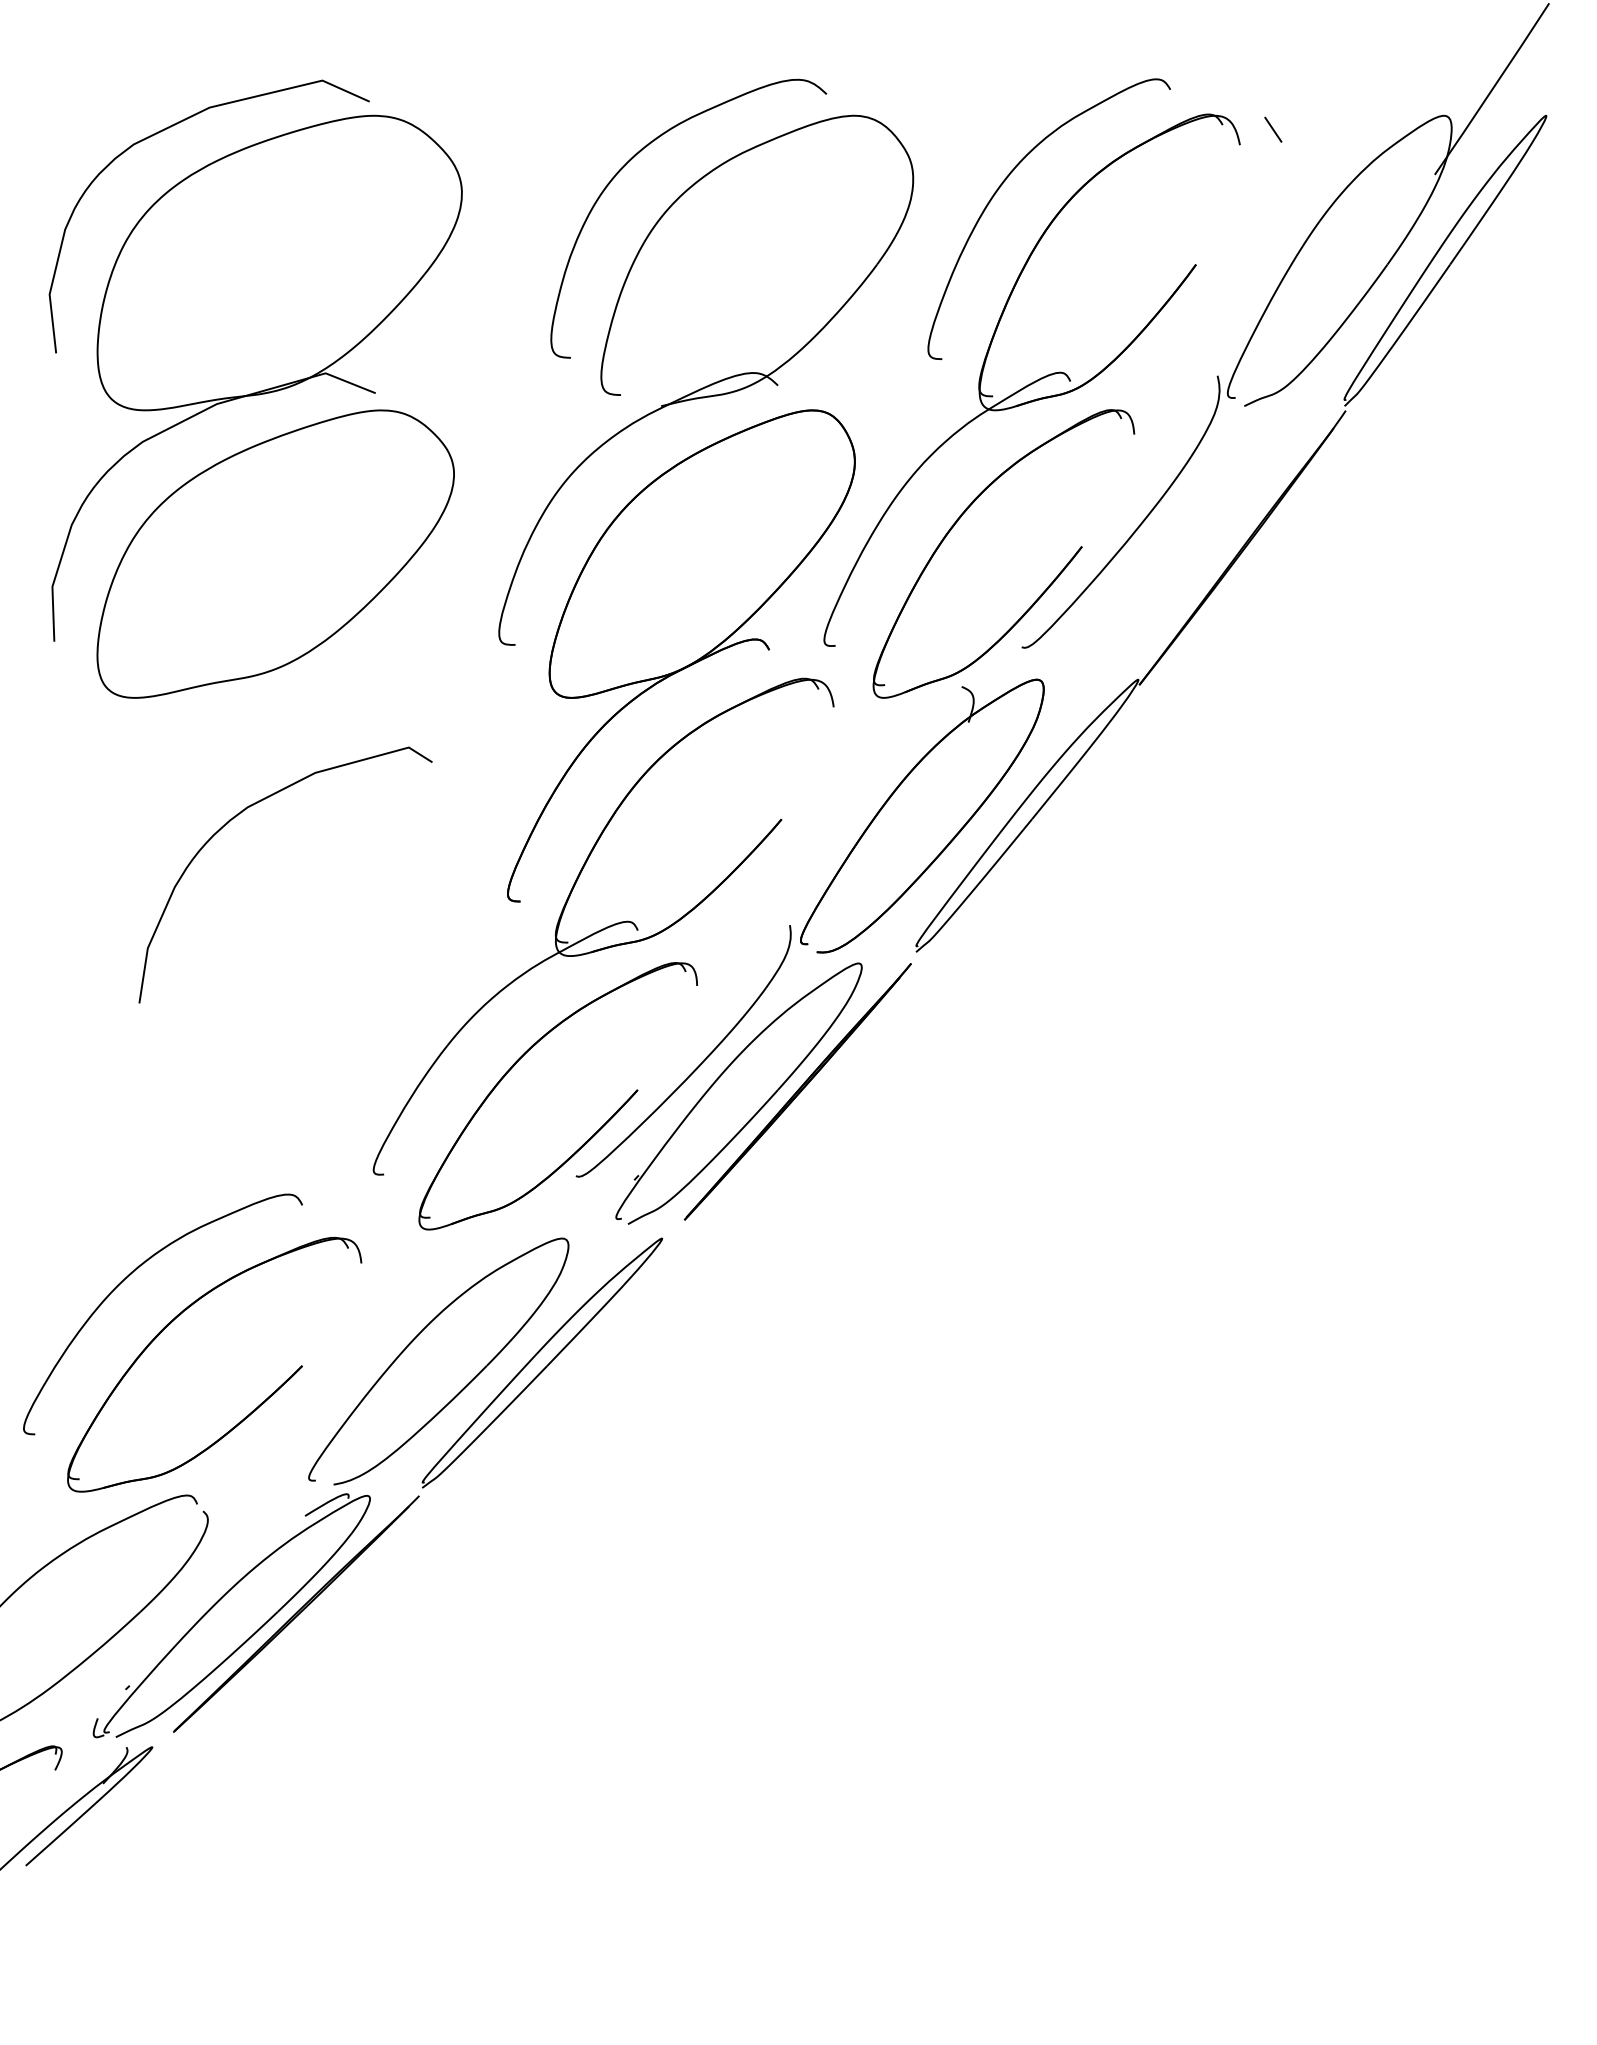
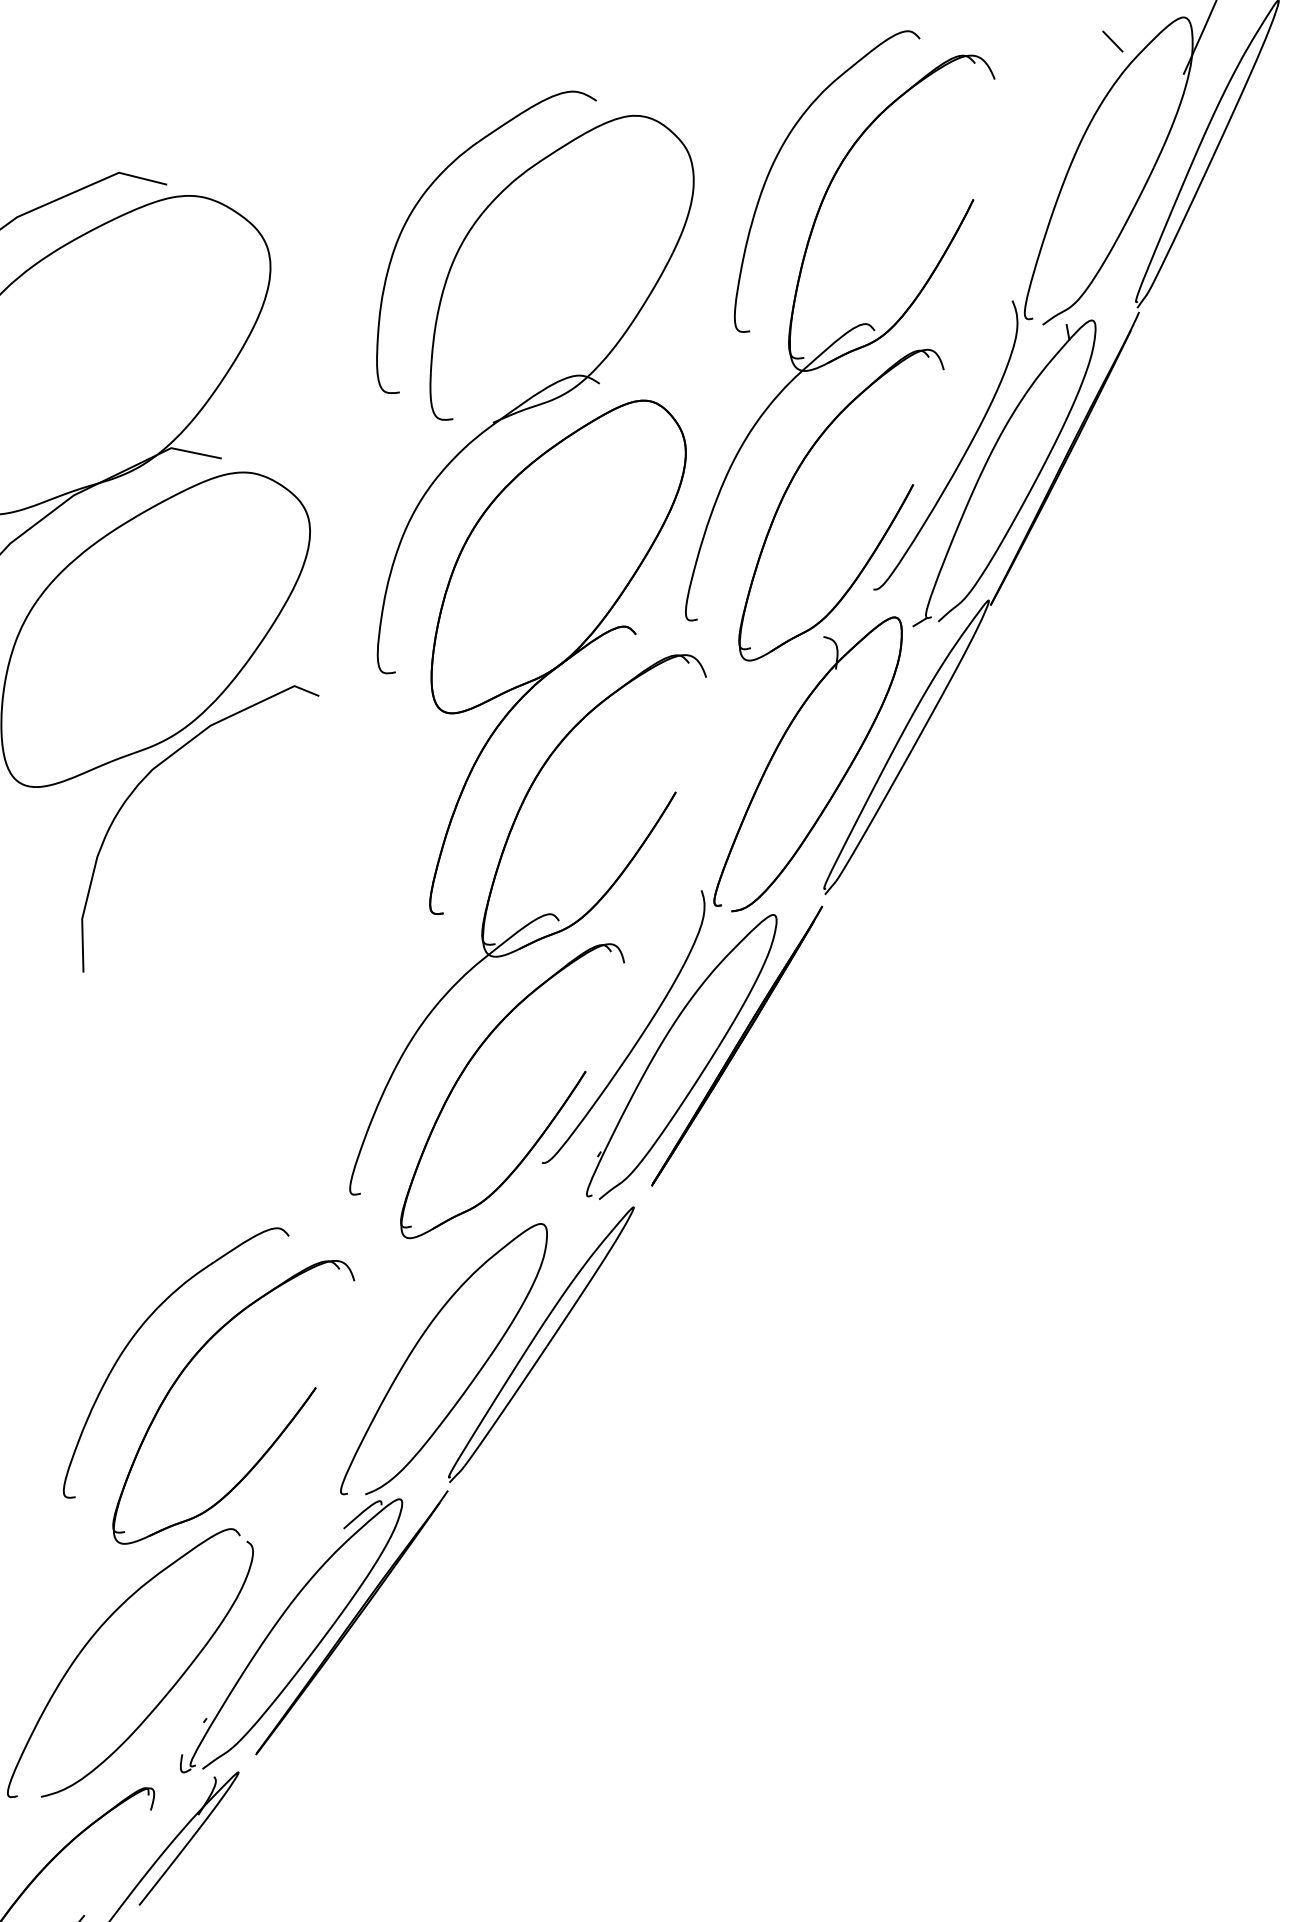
line: (1273, 129) -> (1113, 41), moved
part: (1160, 540) -> (986, 465), added
curve: (241, 813) -> (147, 776), moved

